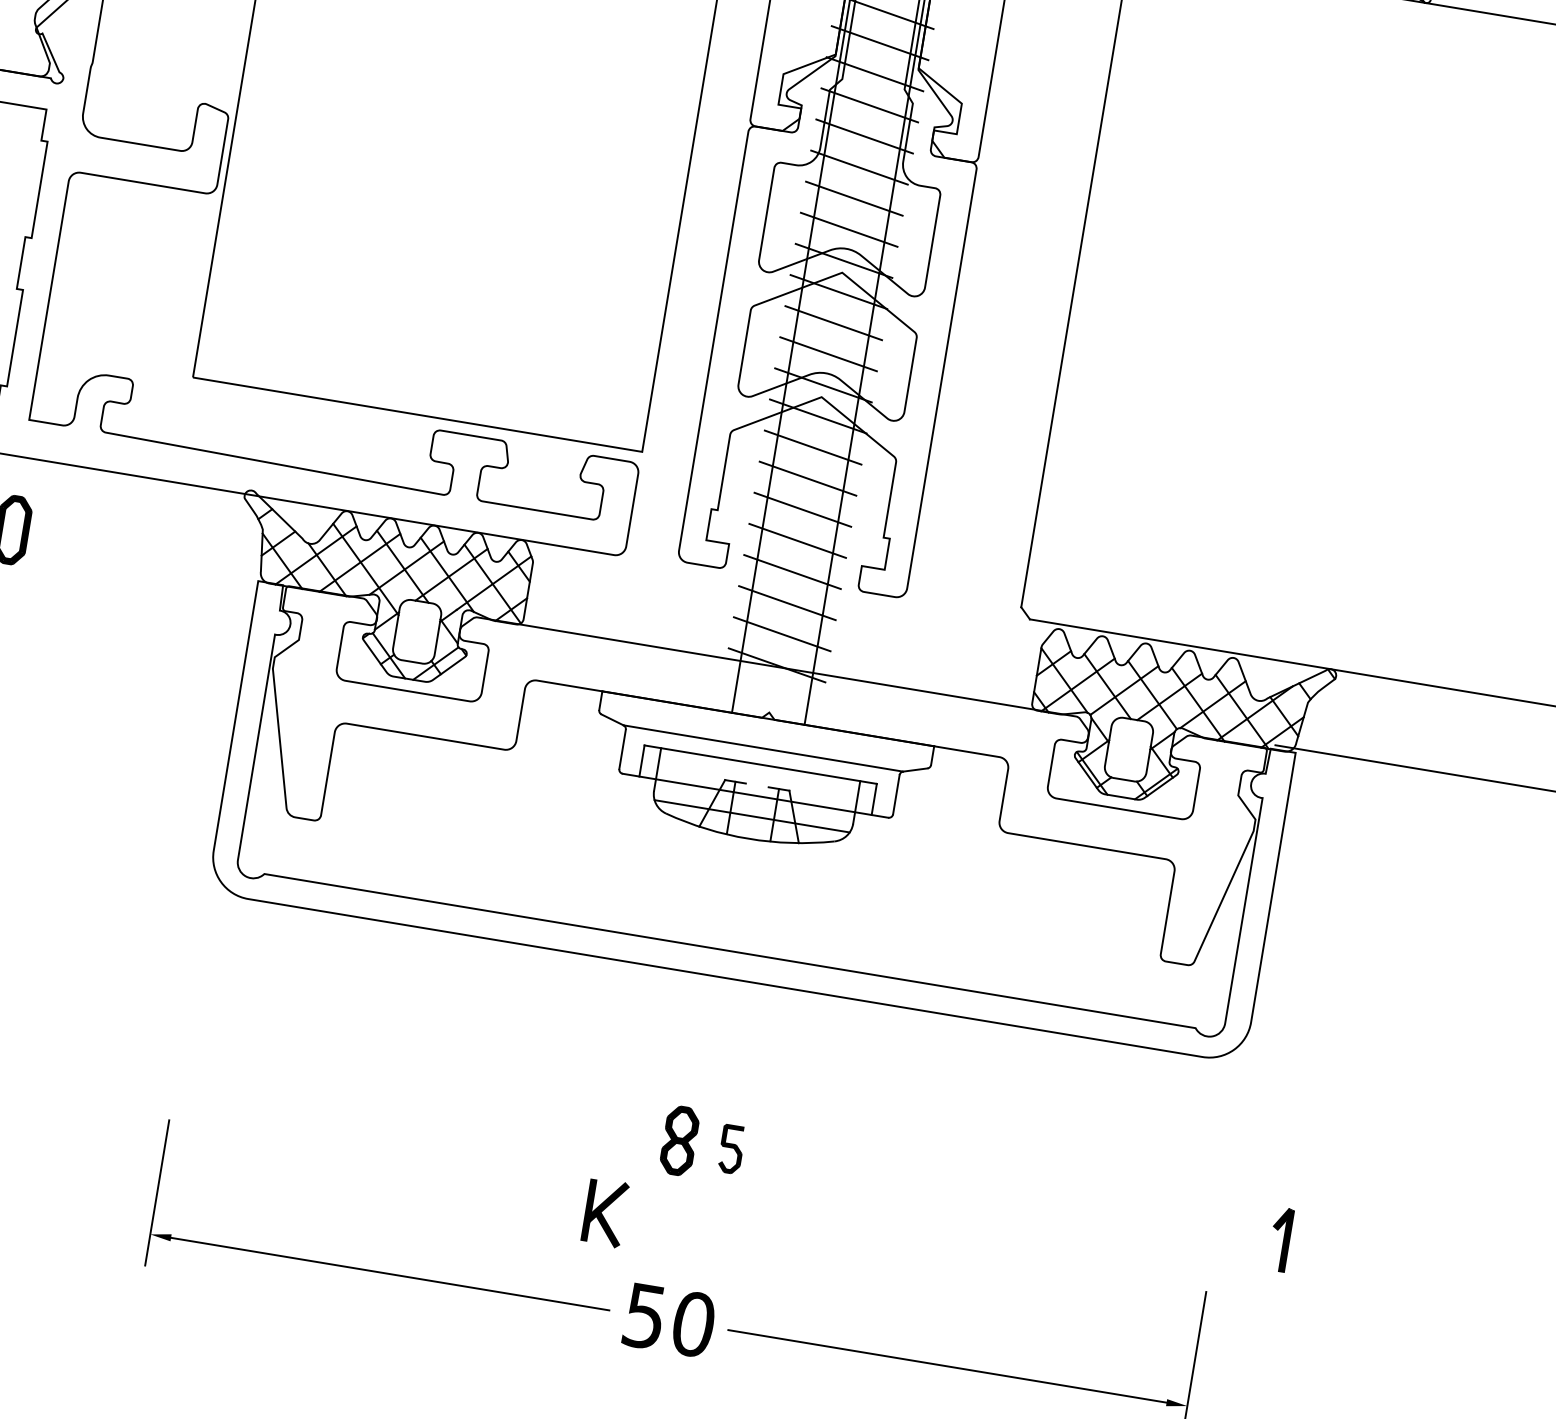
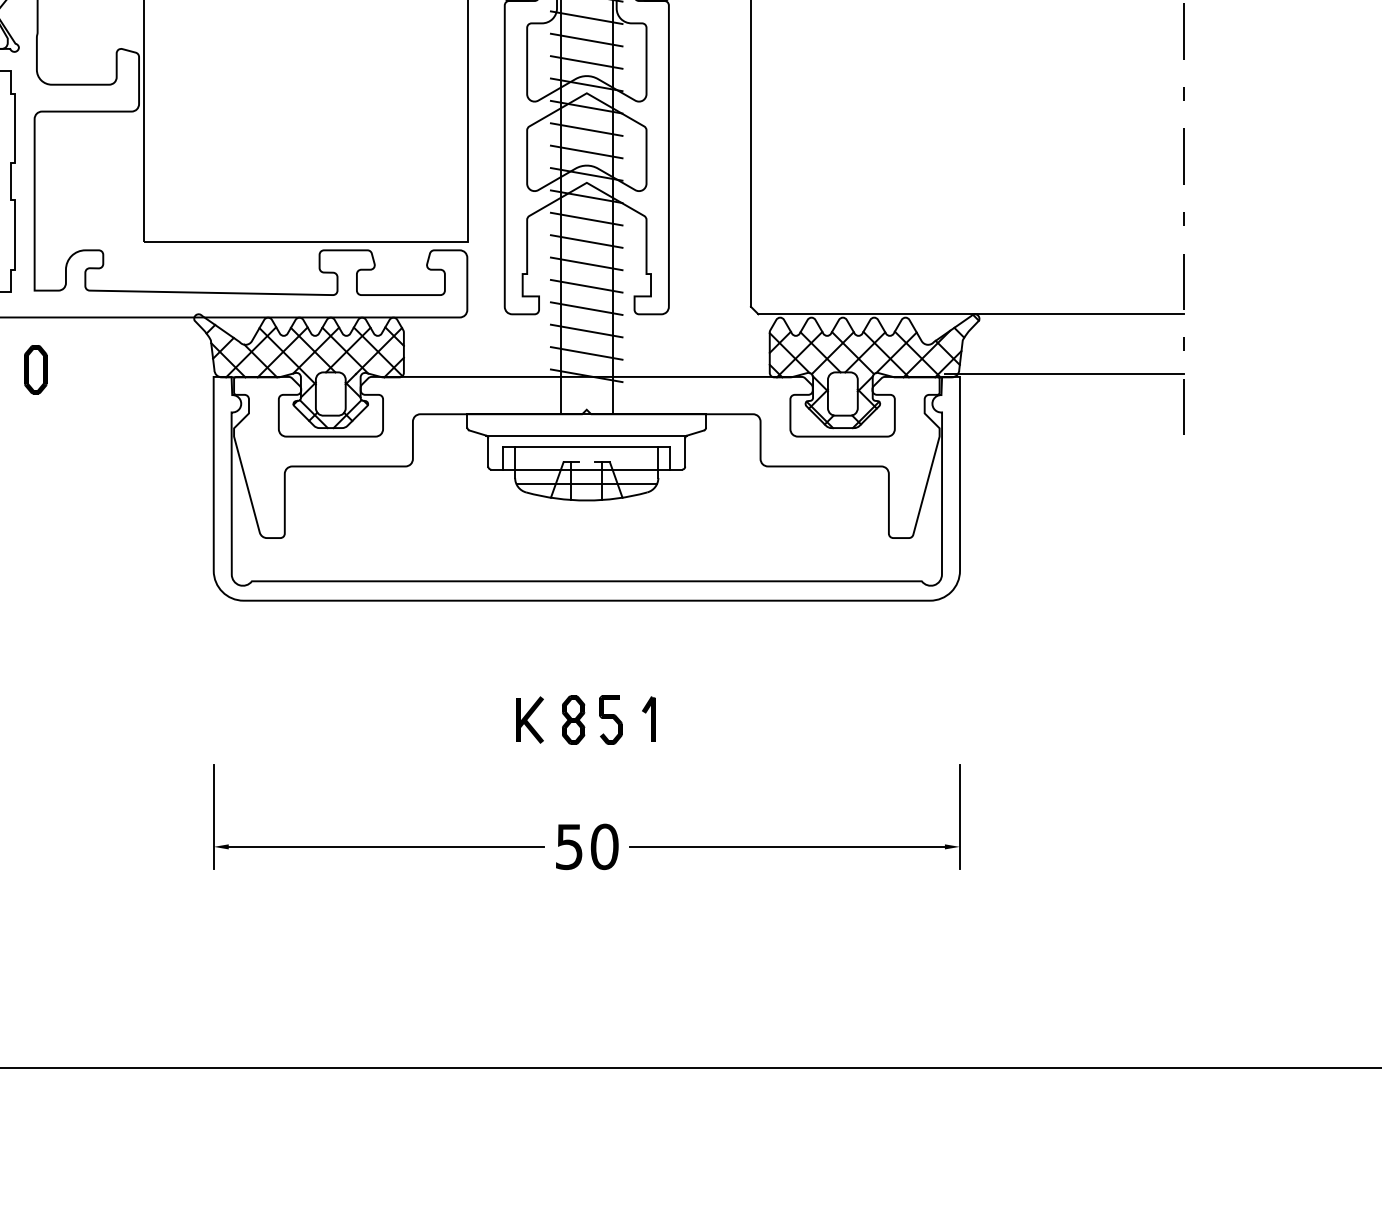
part: (731, 1148) -> (610, 719), size x1.43
part: (604, 1211) -> (529, 719), moved
part: (1280, 1238) -> (648, 718), moved

